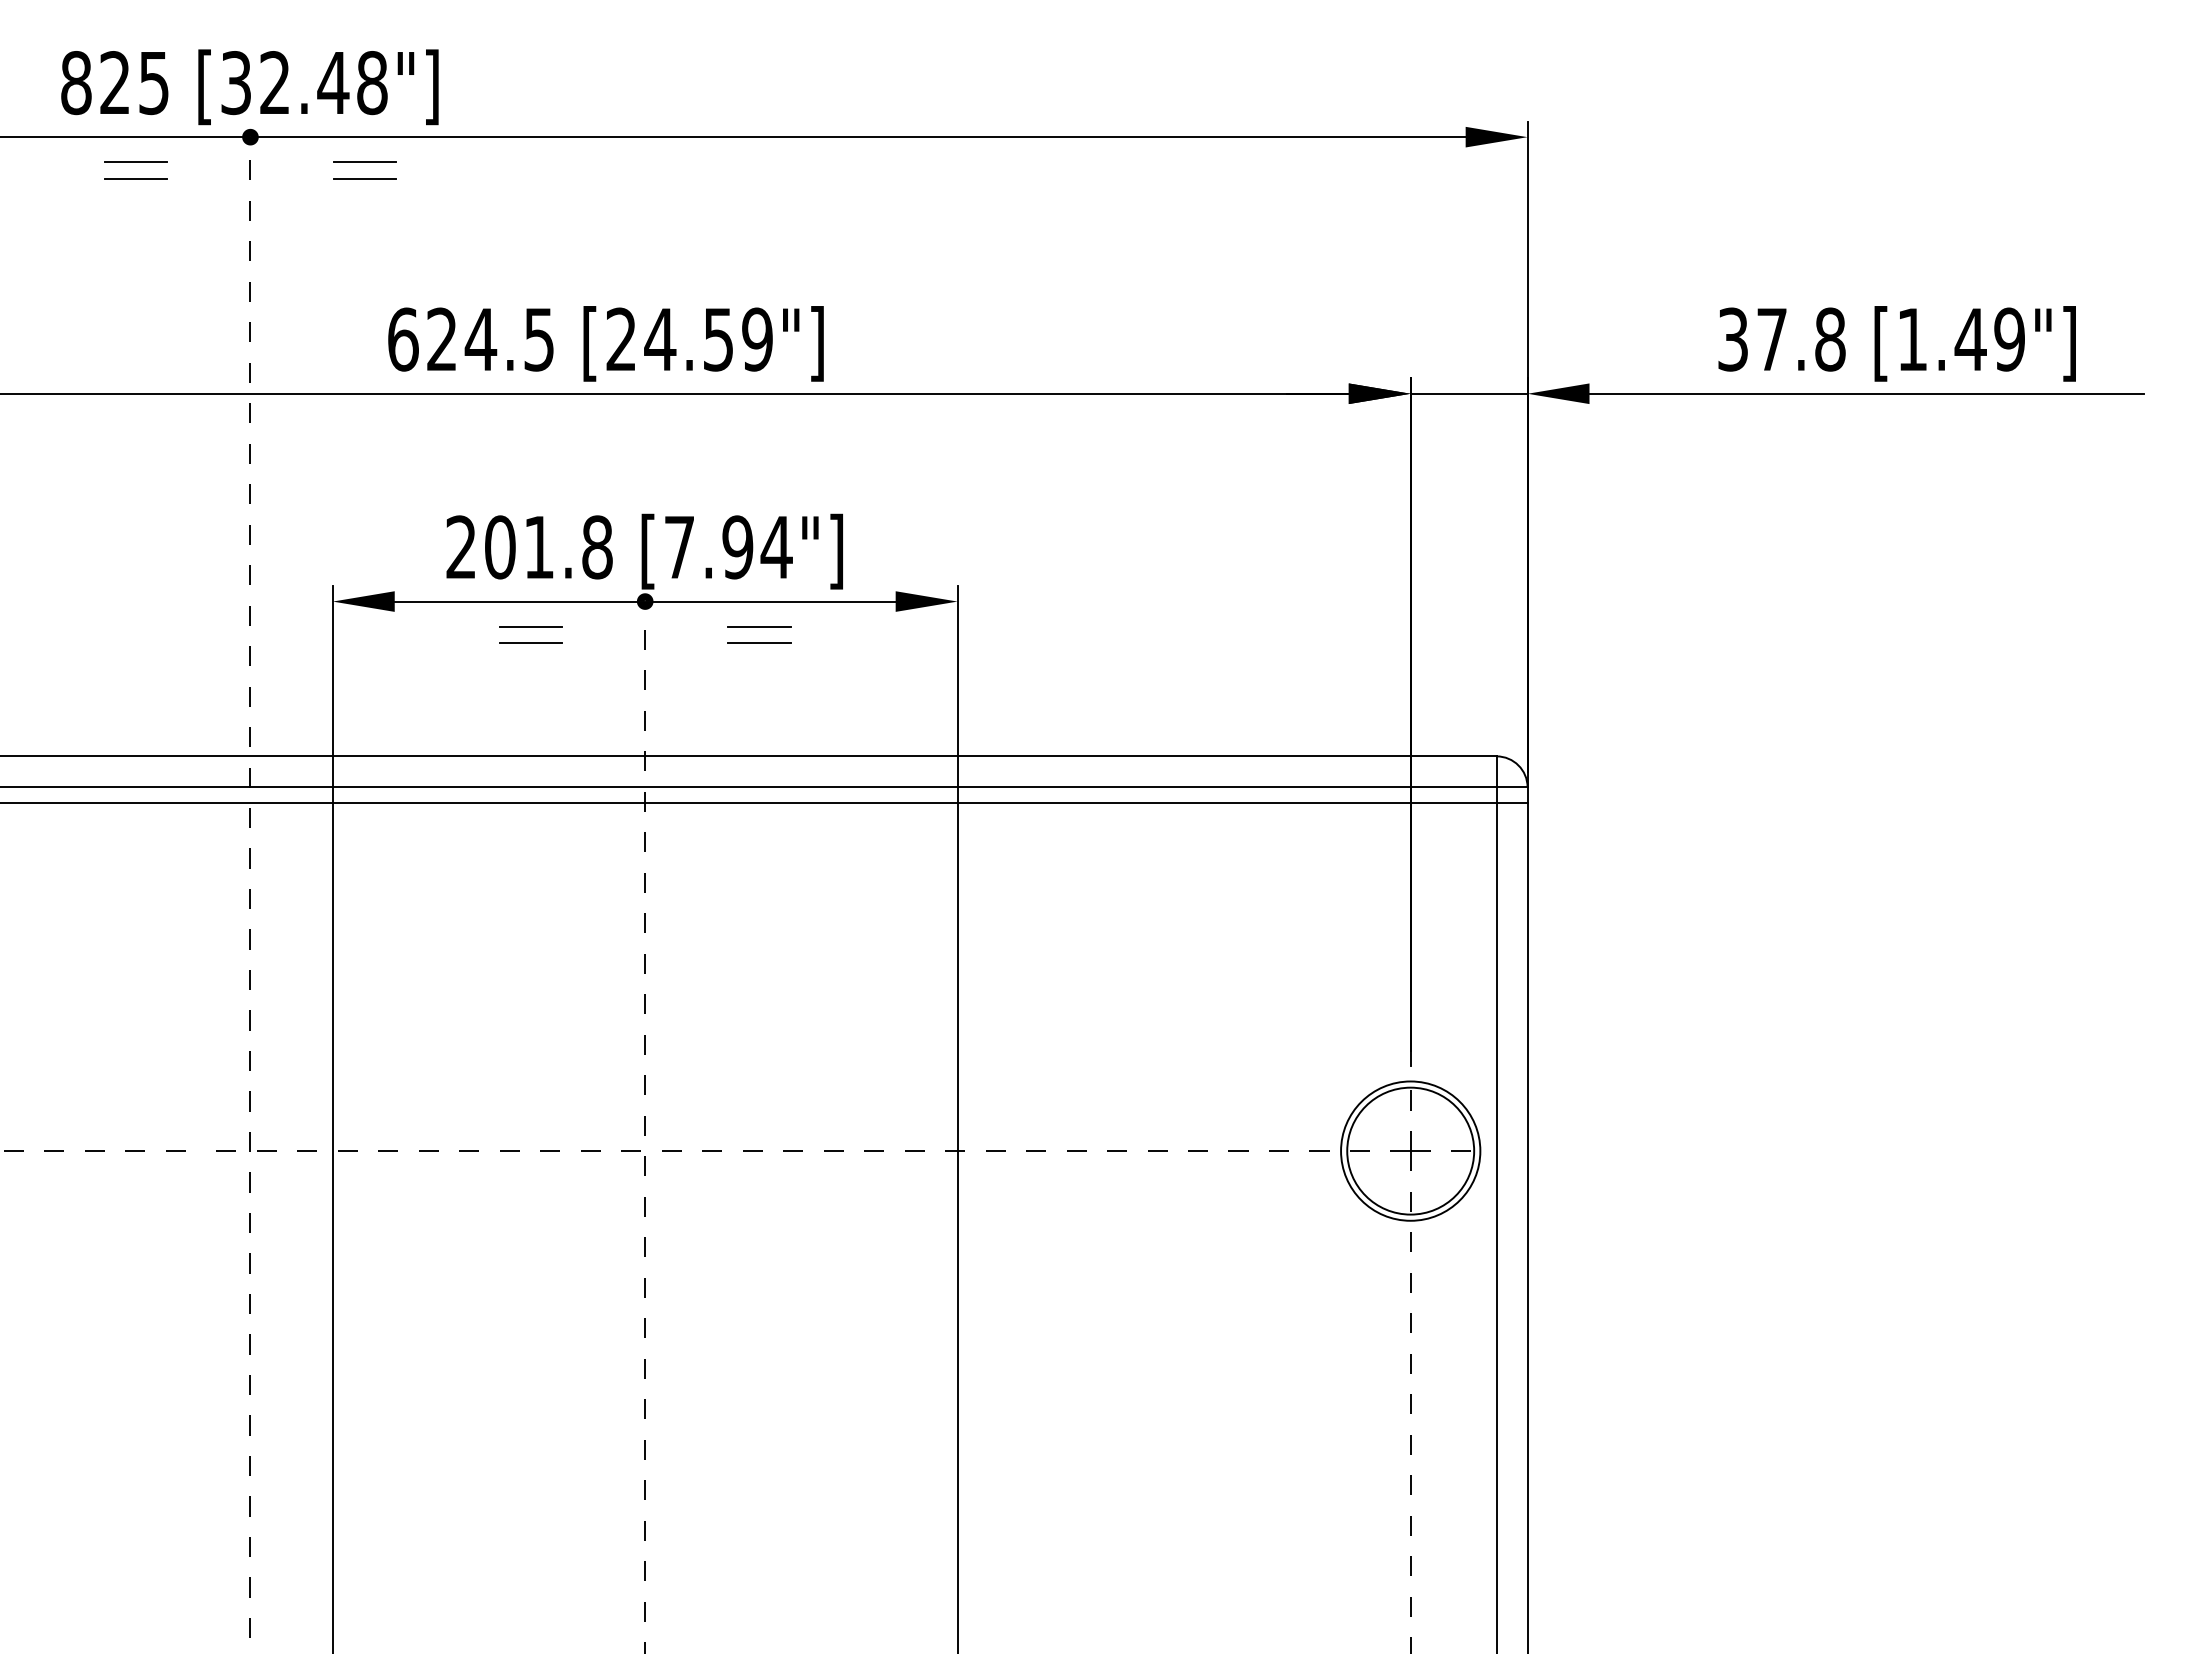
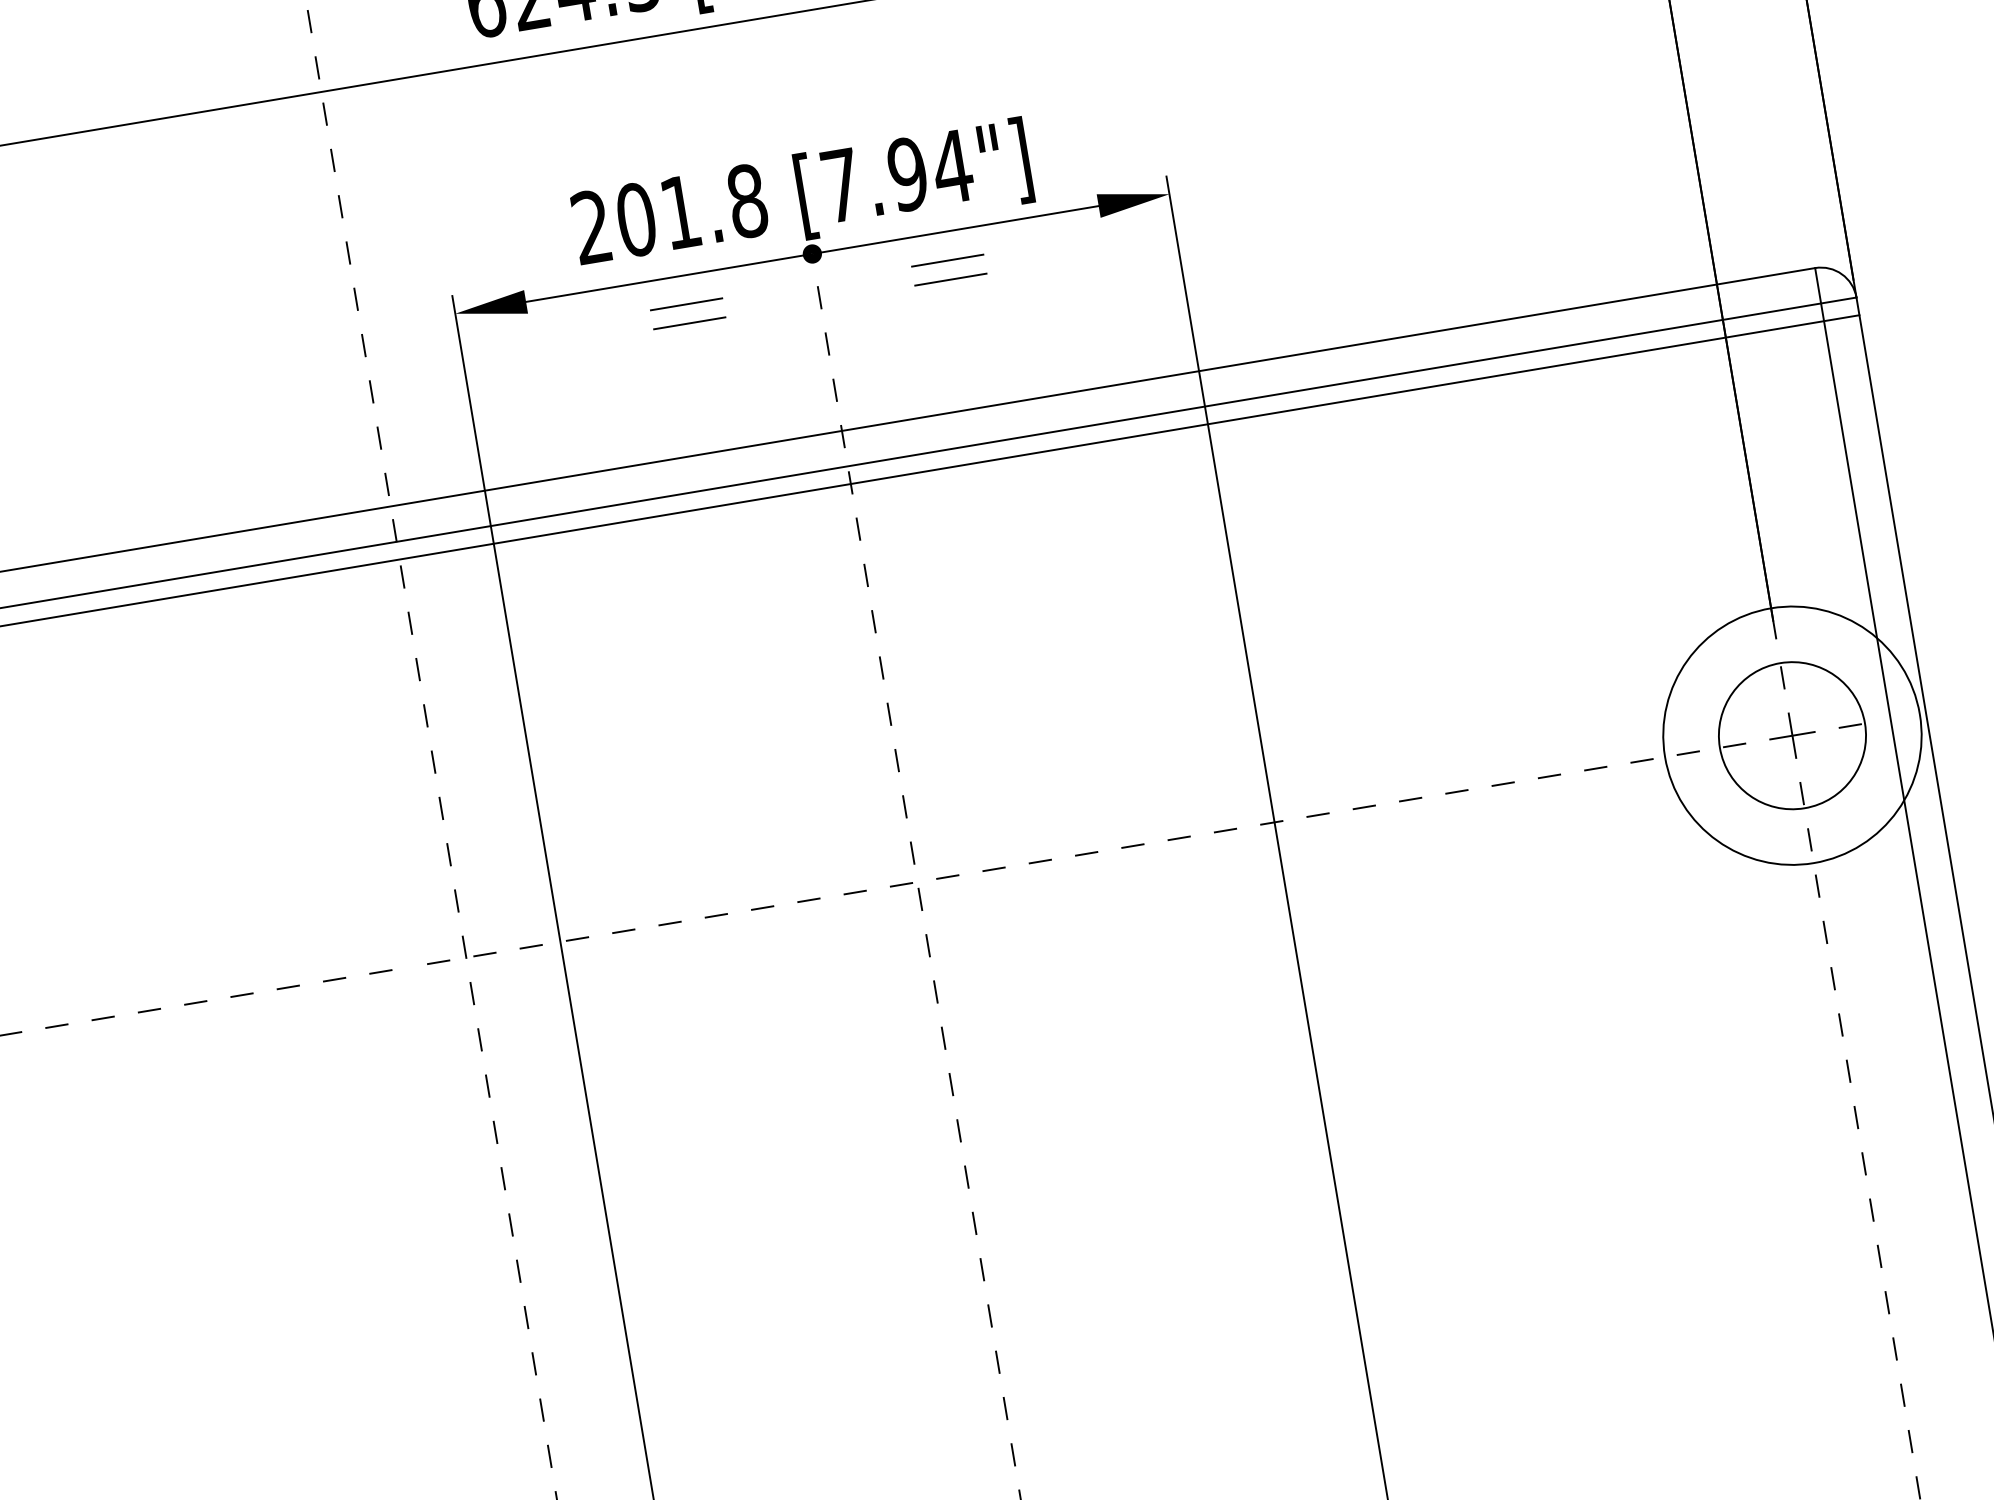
circle: (1410, 1150) -> (1792, 735), size x1.6

